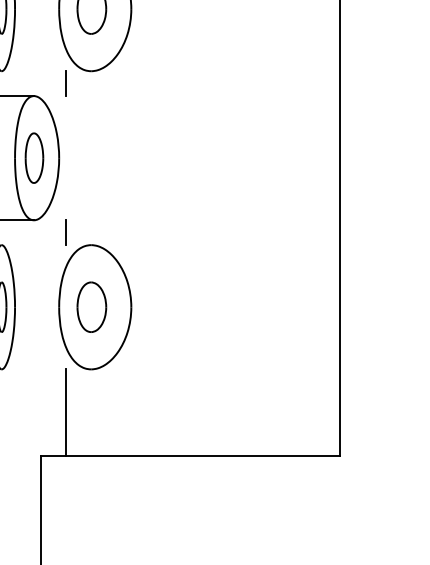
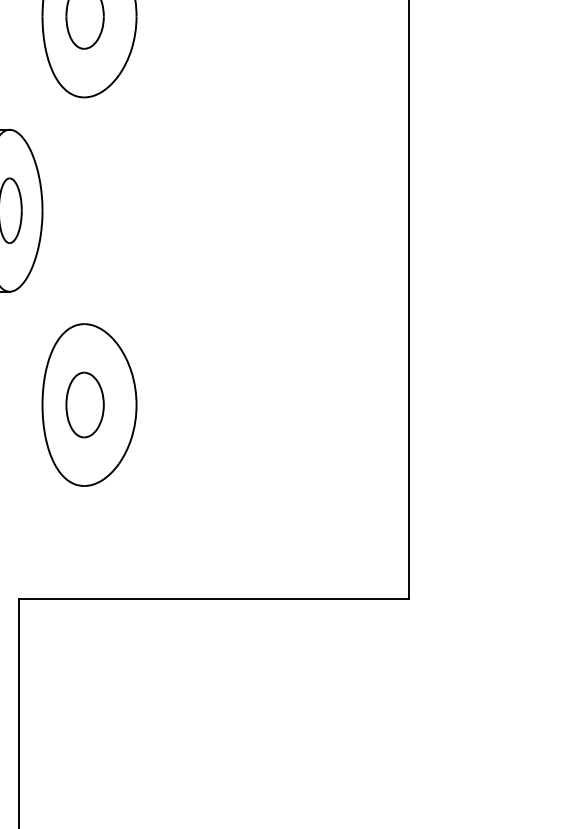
line: (66, 83) -> (51, 113), removed
line: (66, 232) -> (51, 307), removed
line: (66, 412) -> (51, 542), removed

